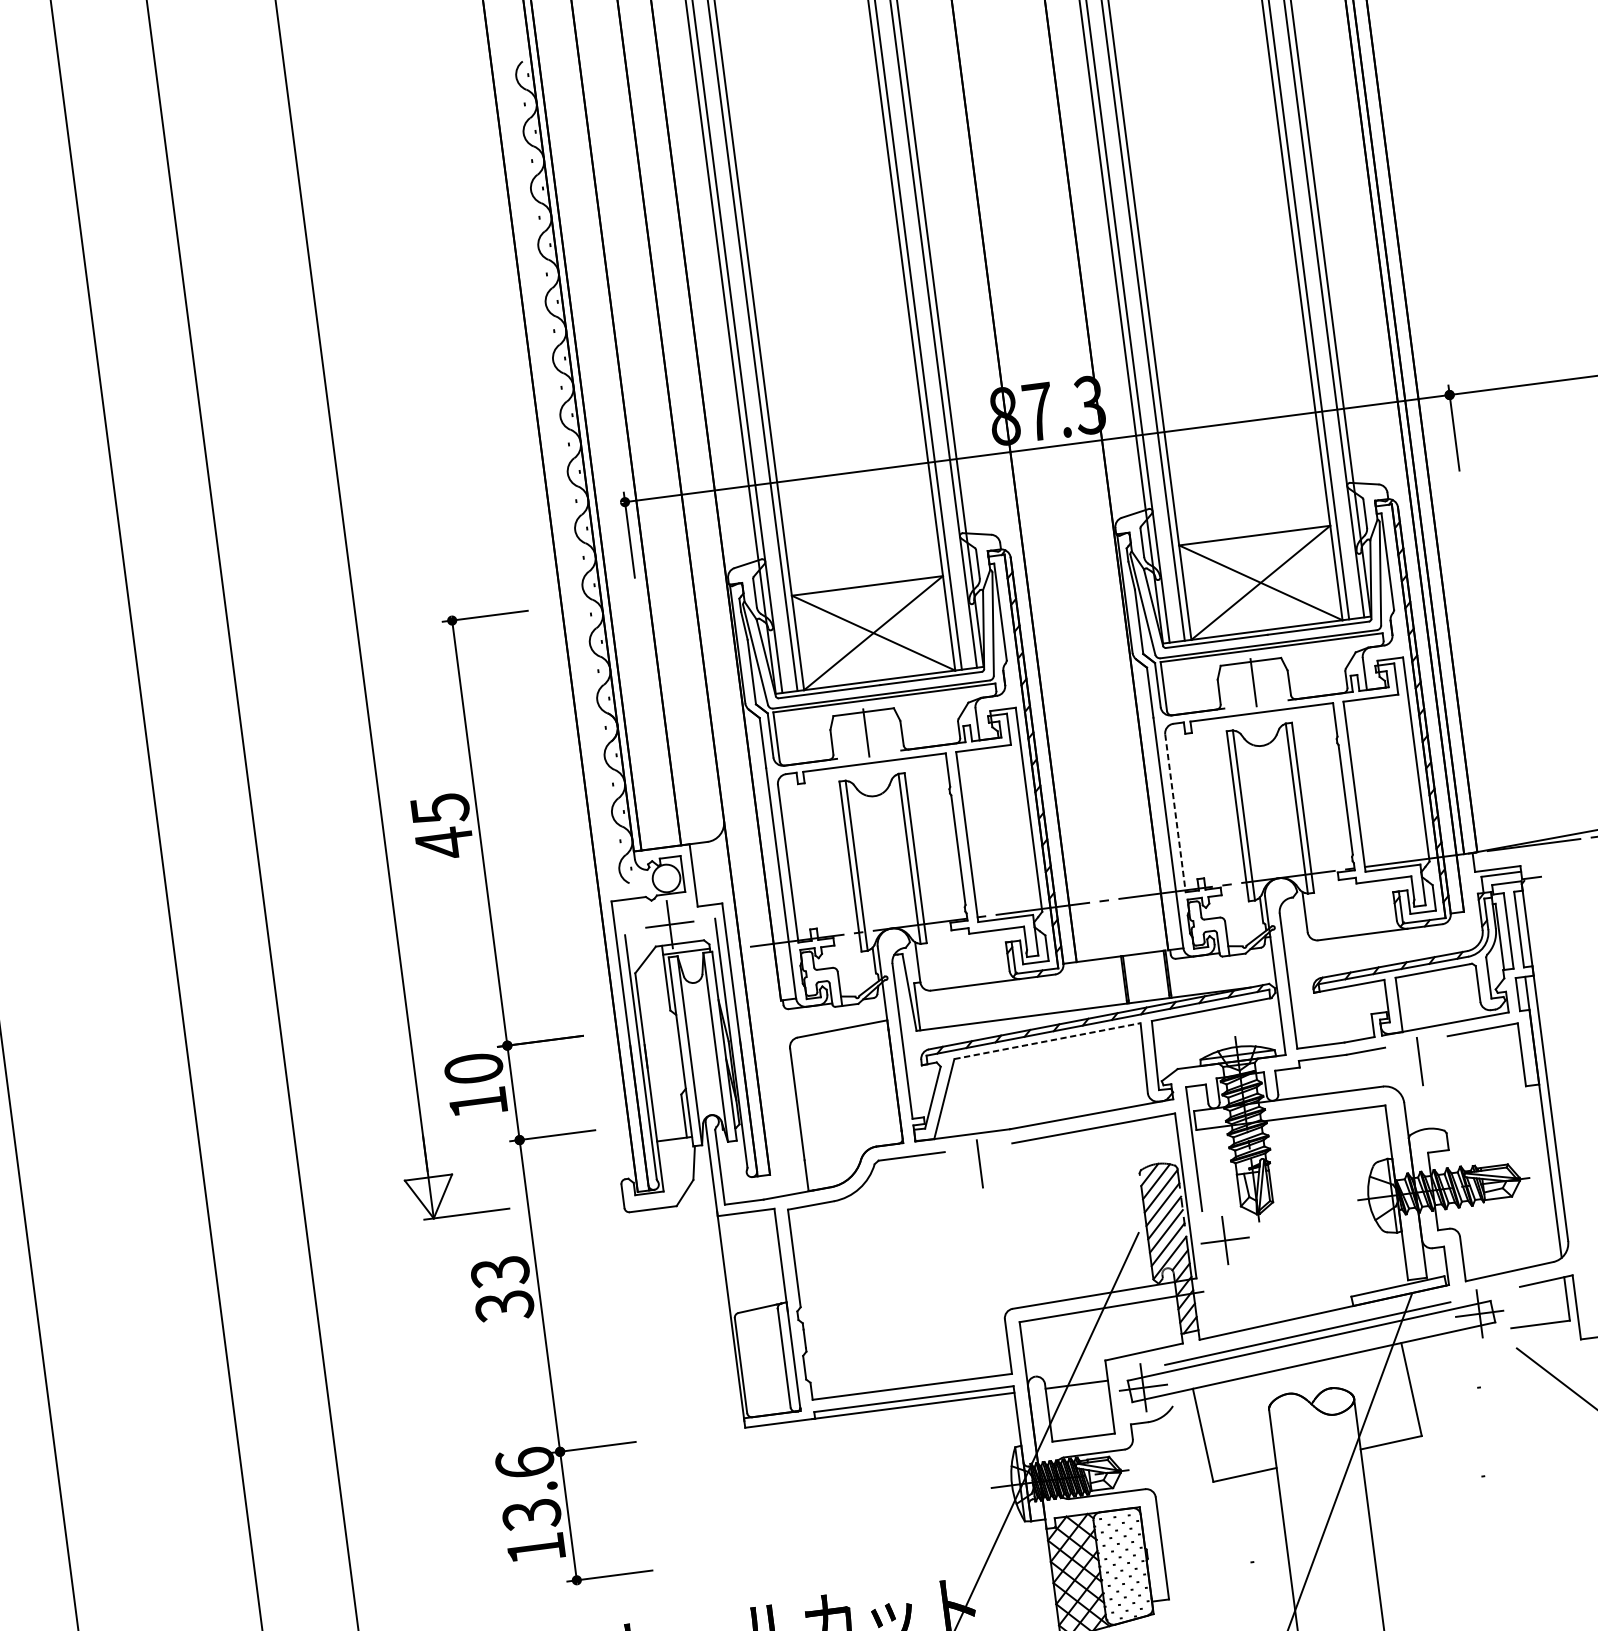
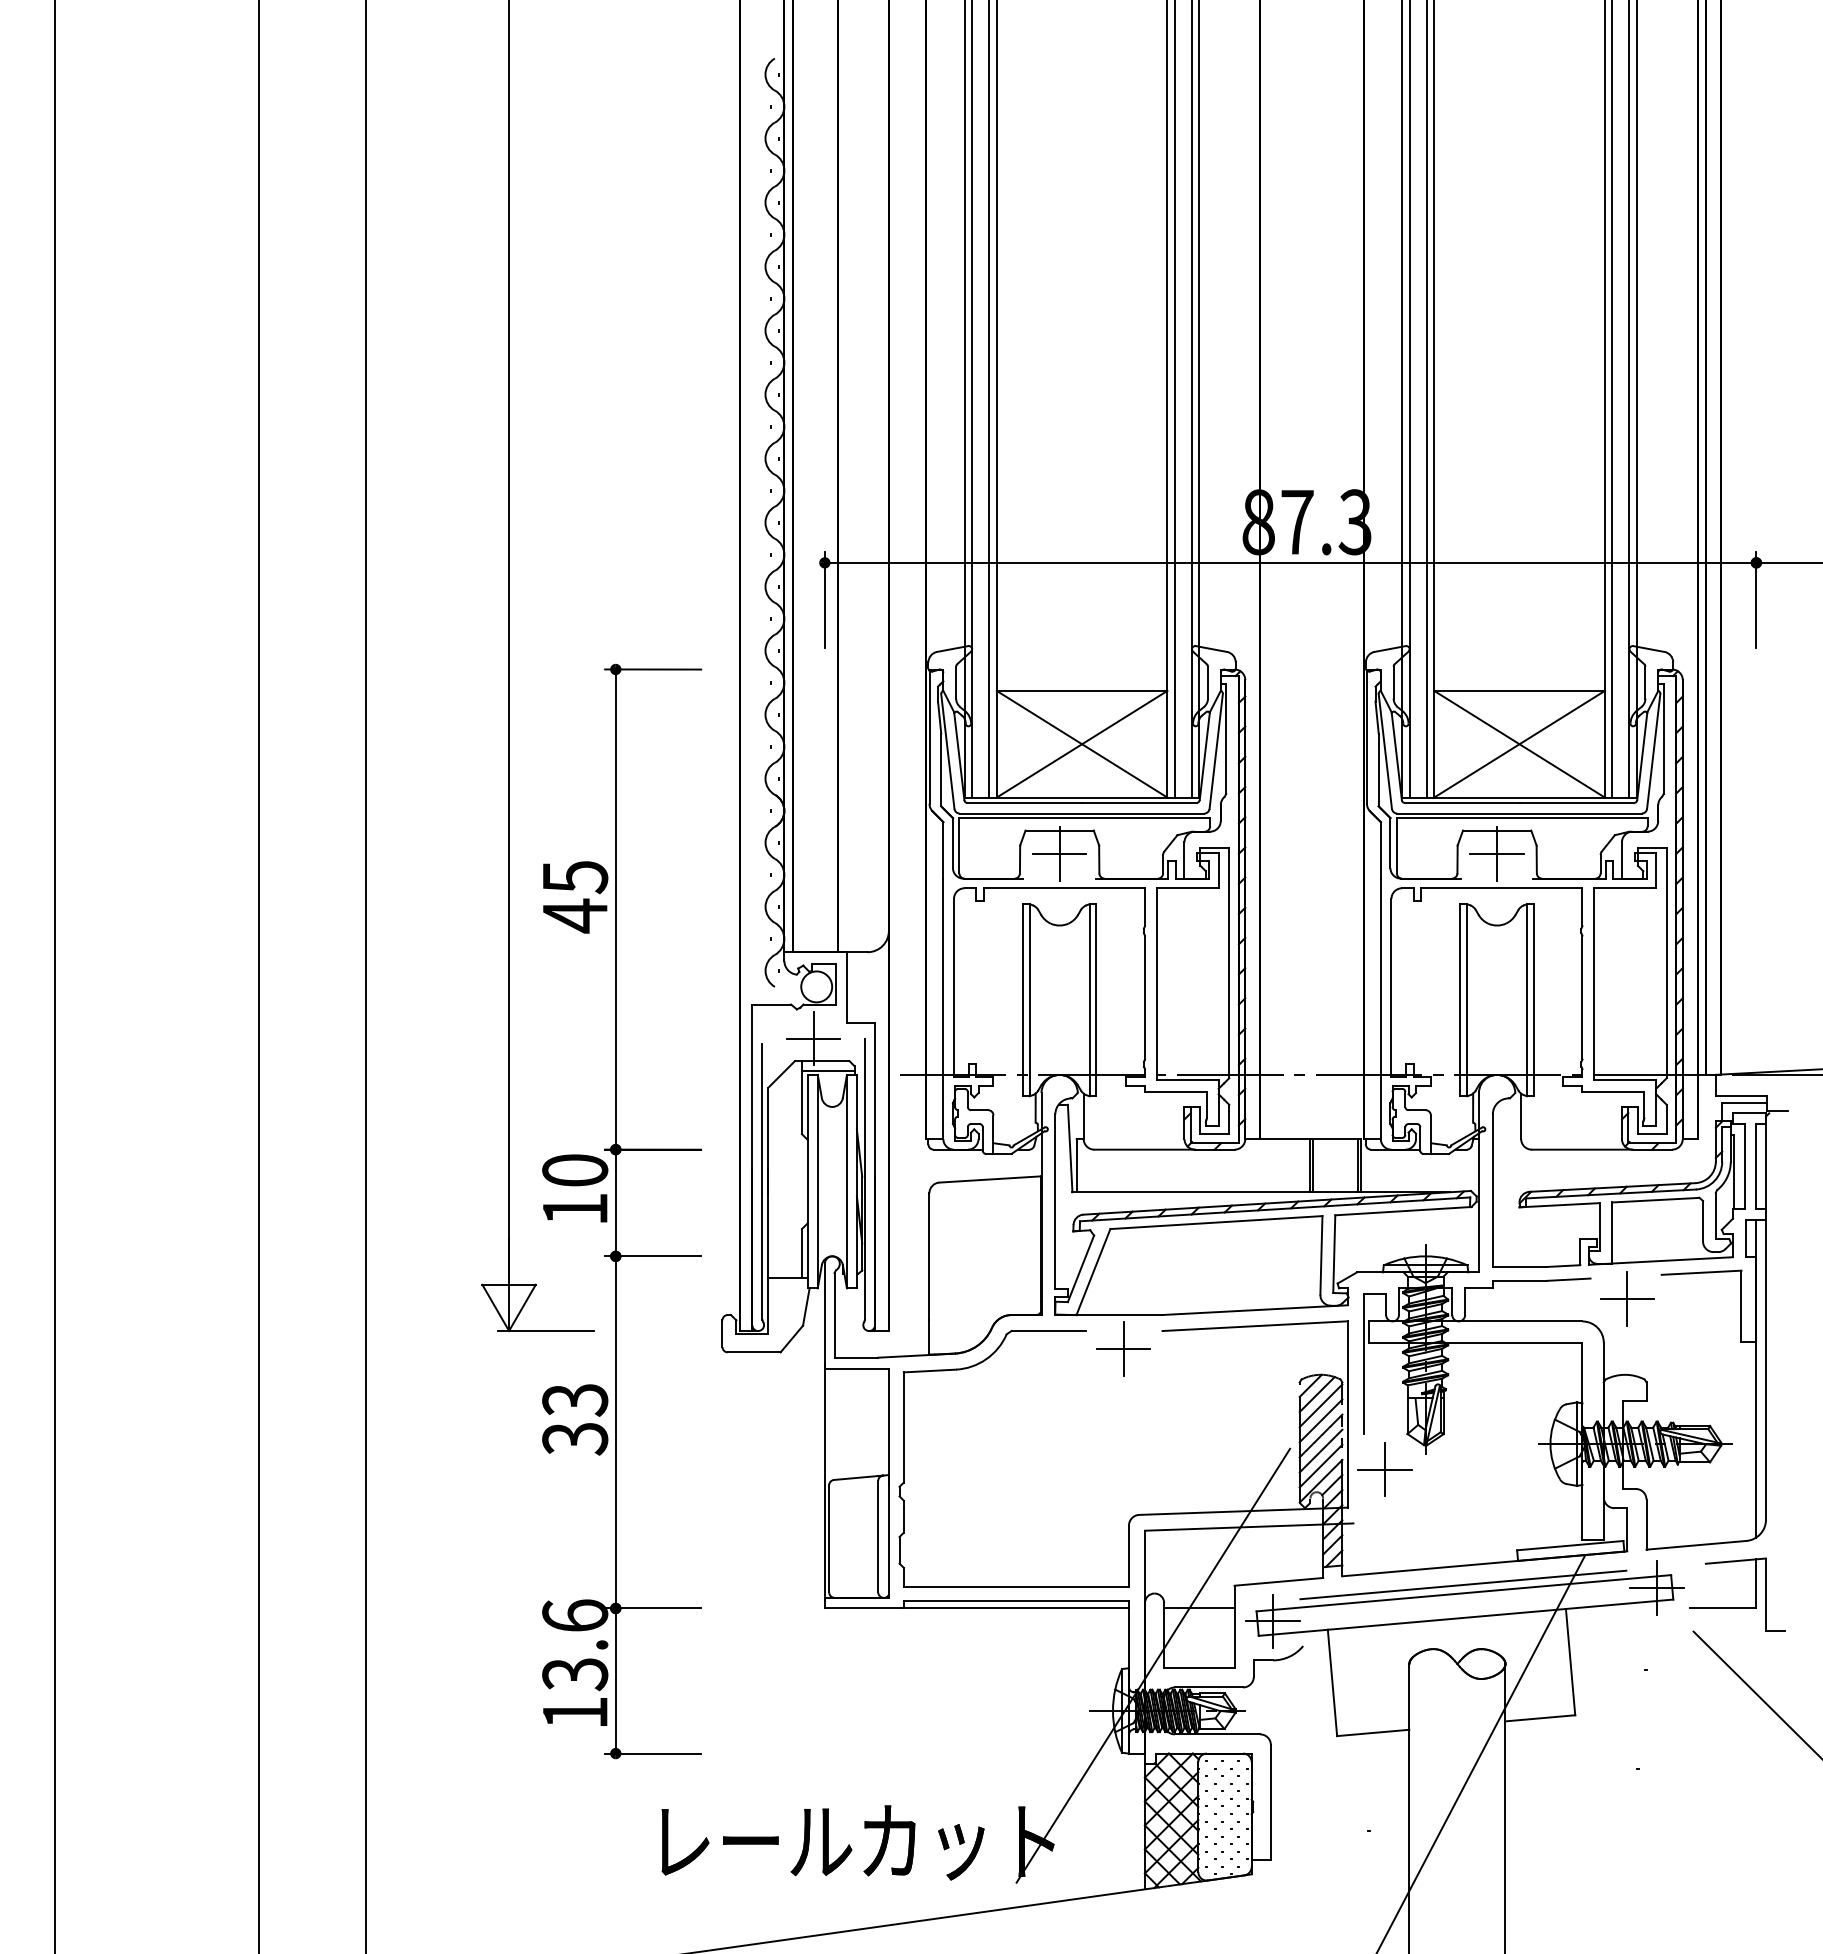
line: (1253, 683) -> (1496, 854), added
line: (866, 733) -> (1059, 854), added
line: (1175, 813) -> (1391, 988), dashed -> solid
line: (1047, 1041) -> (1216, 1222), dashed -> solid
line: (1419, 1062) -> (1626, 1299), added
line: (979, 1164) -> (1123, 1349), added

